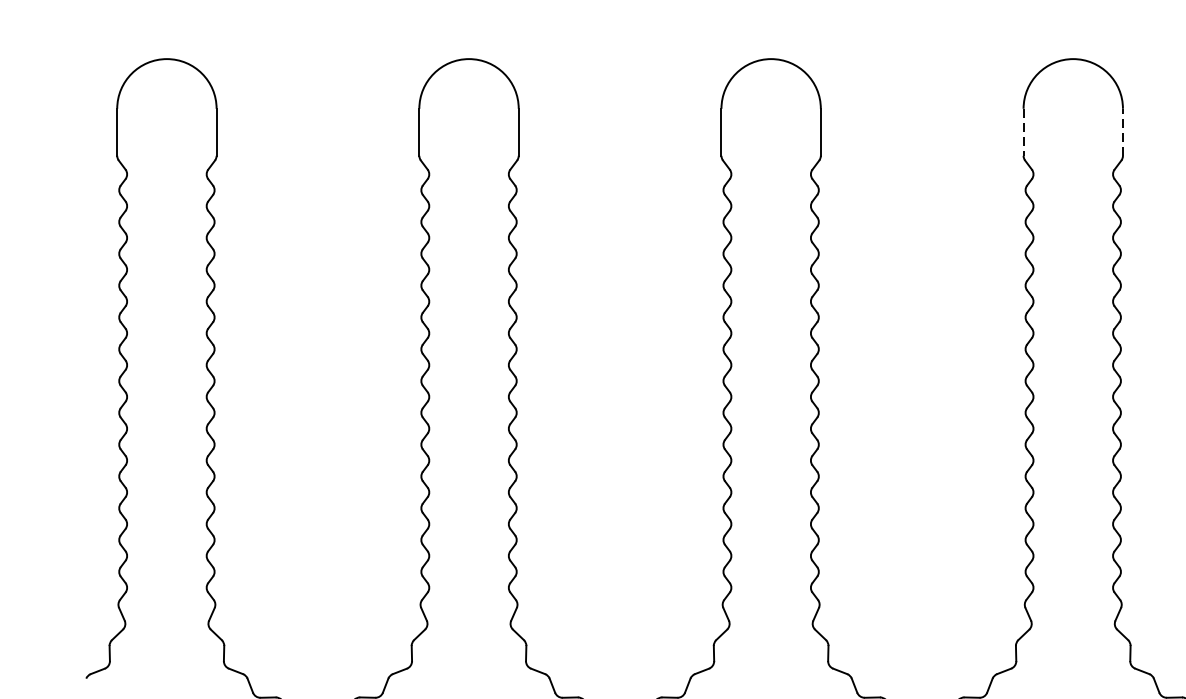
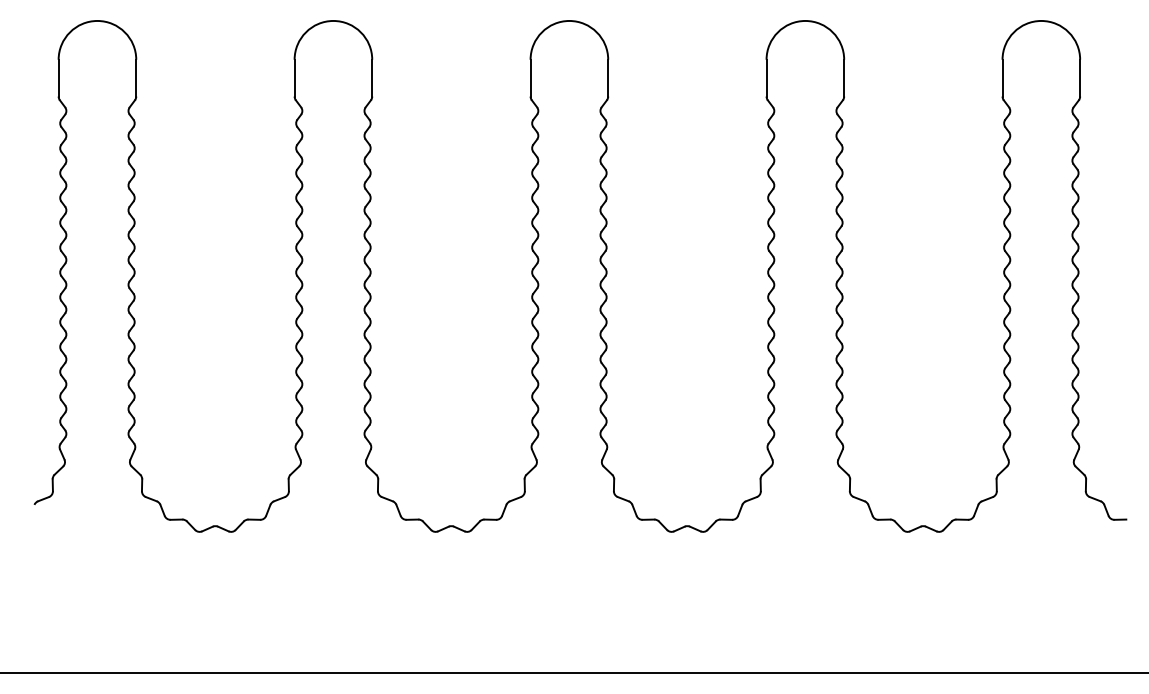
line: (1123, 131) -> (844, 77), dashed -> solid
line: (1023, 132) -> (766, 78), dashed -> solid

